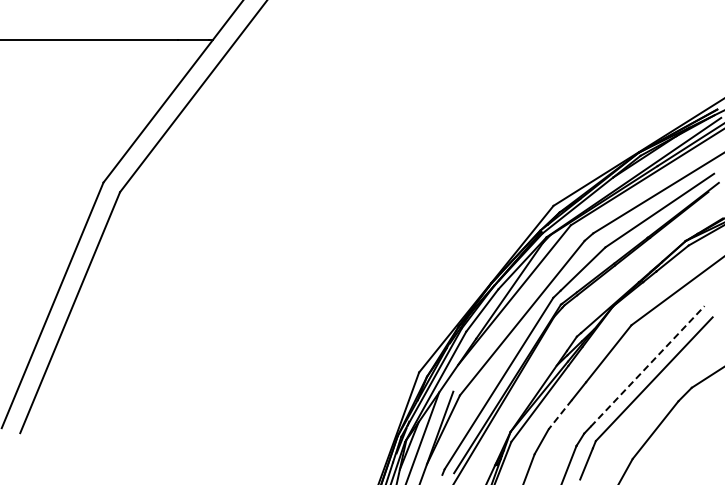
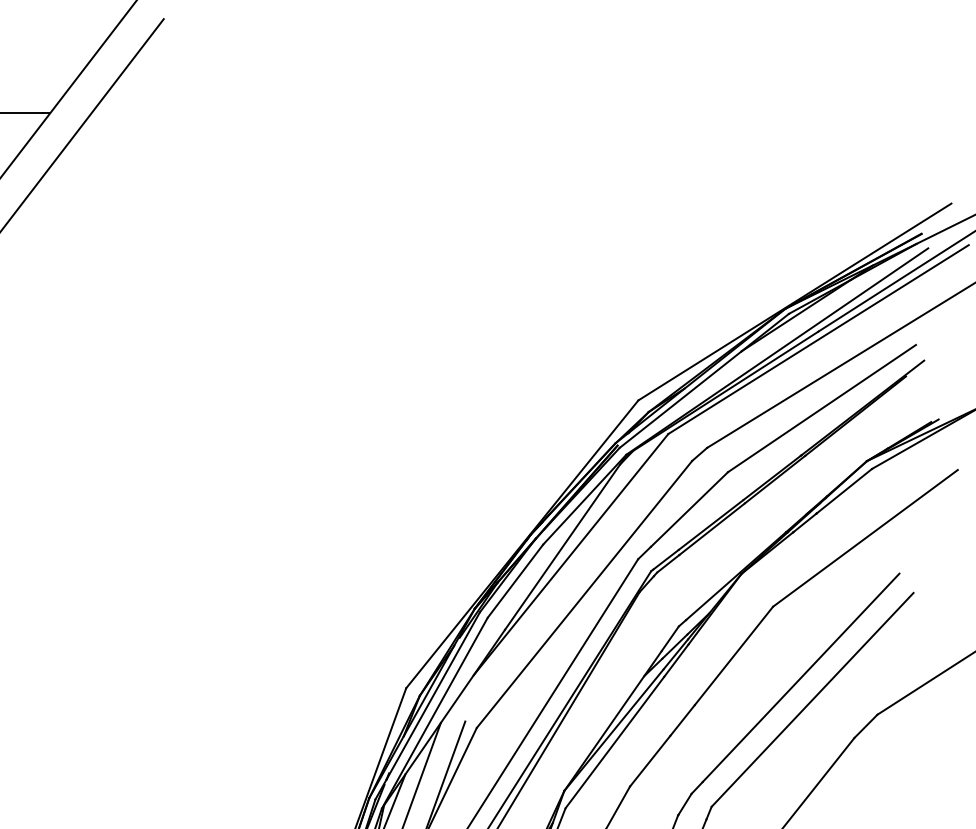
line: (647, 366) -> (800, 677), dashed -> solid
line: (560, 414) -> (650, 760), dashed -> solid

